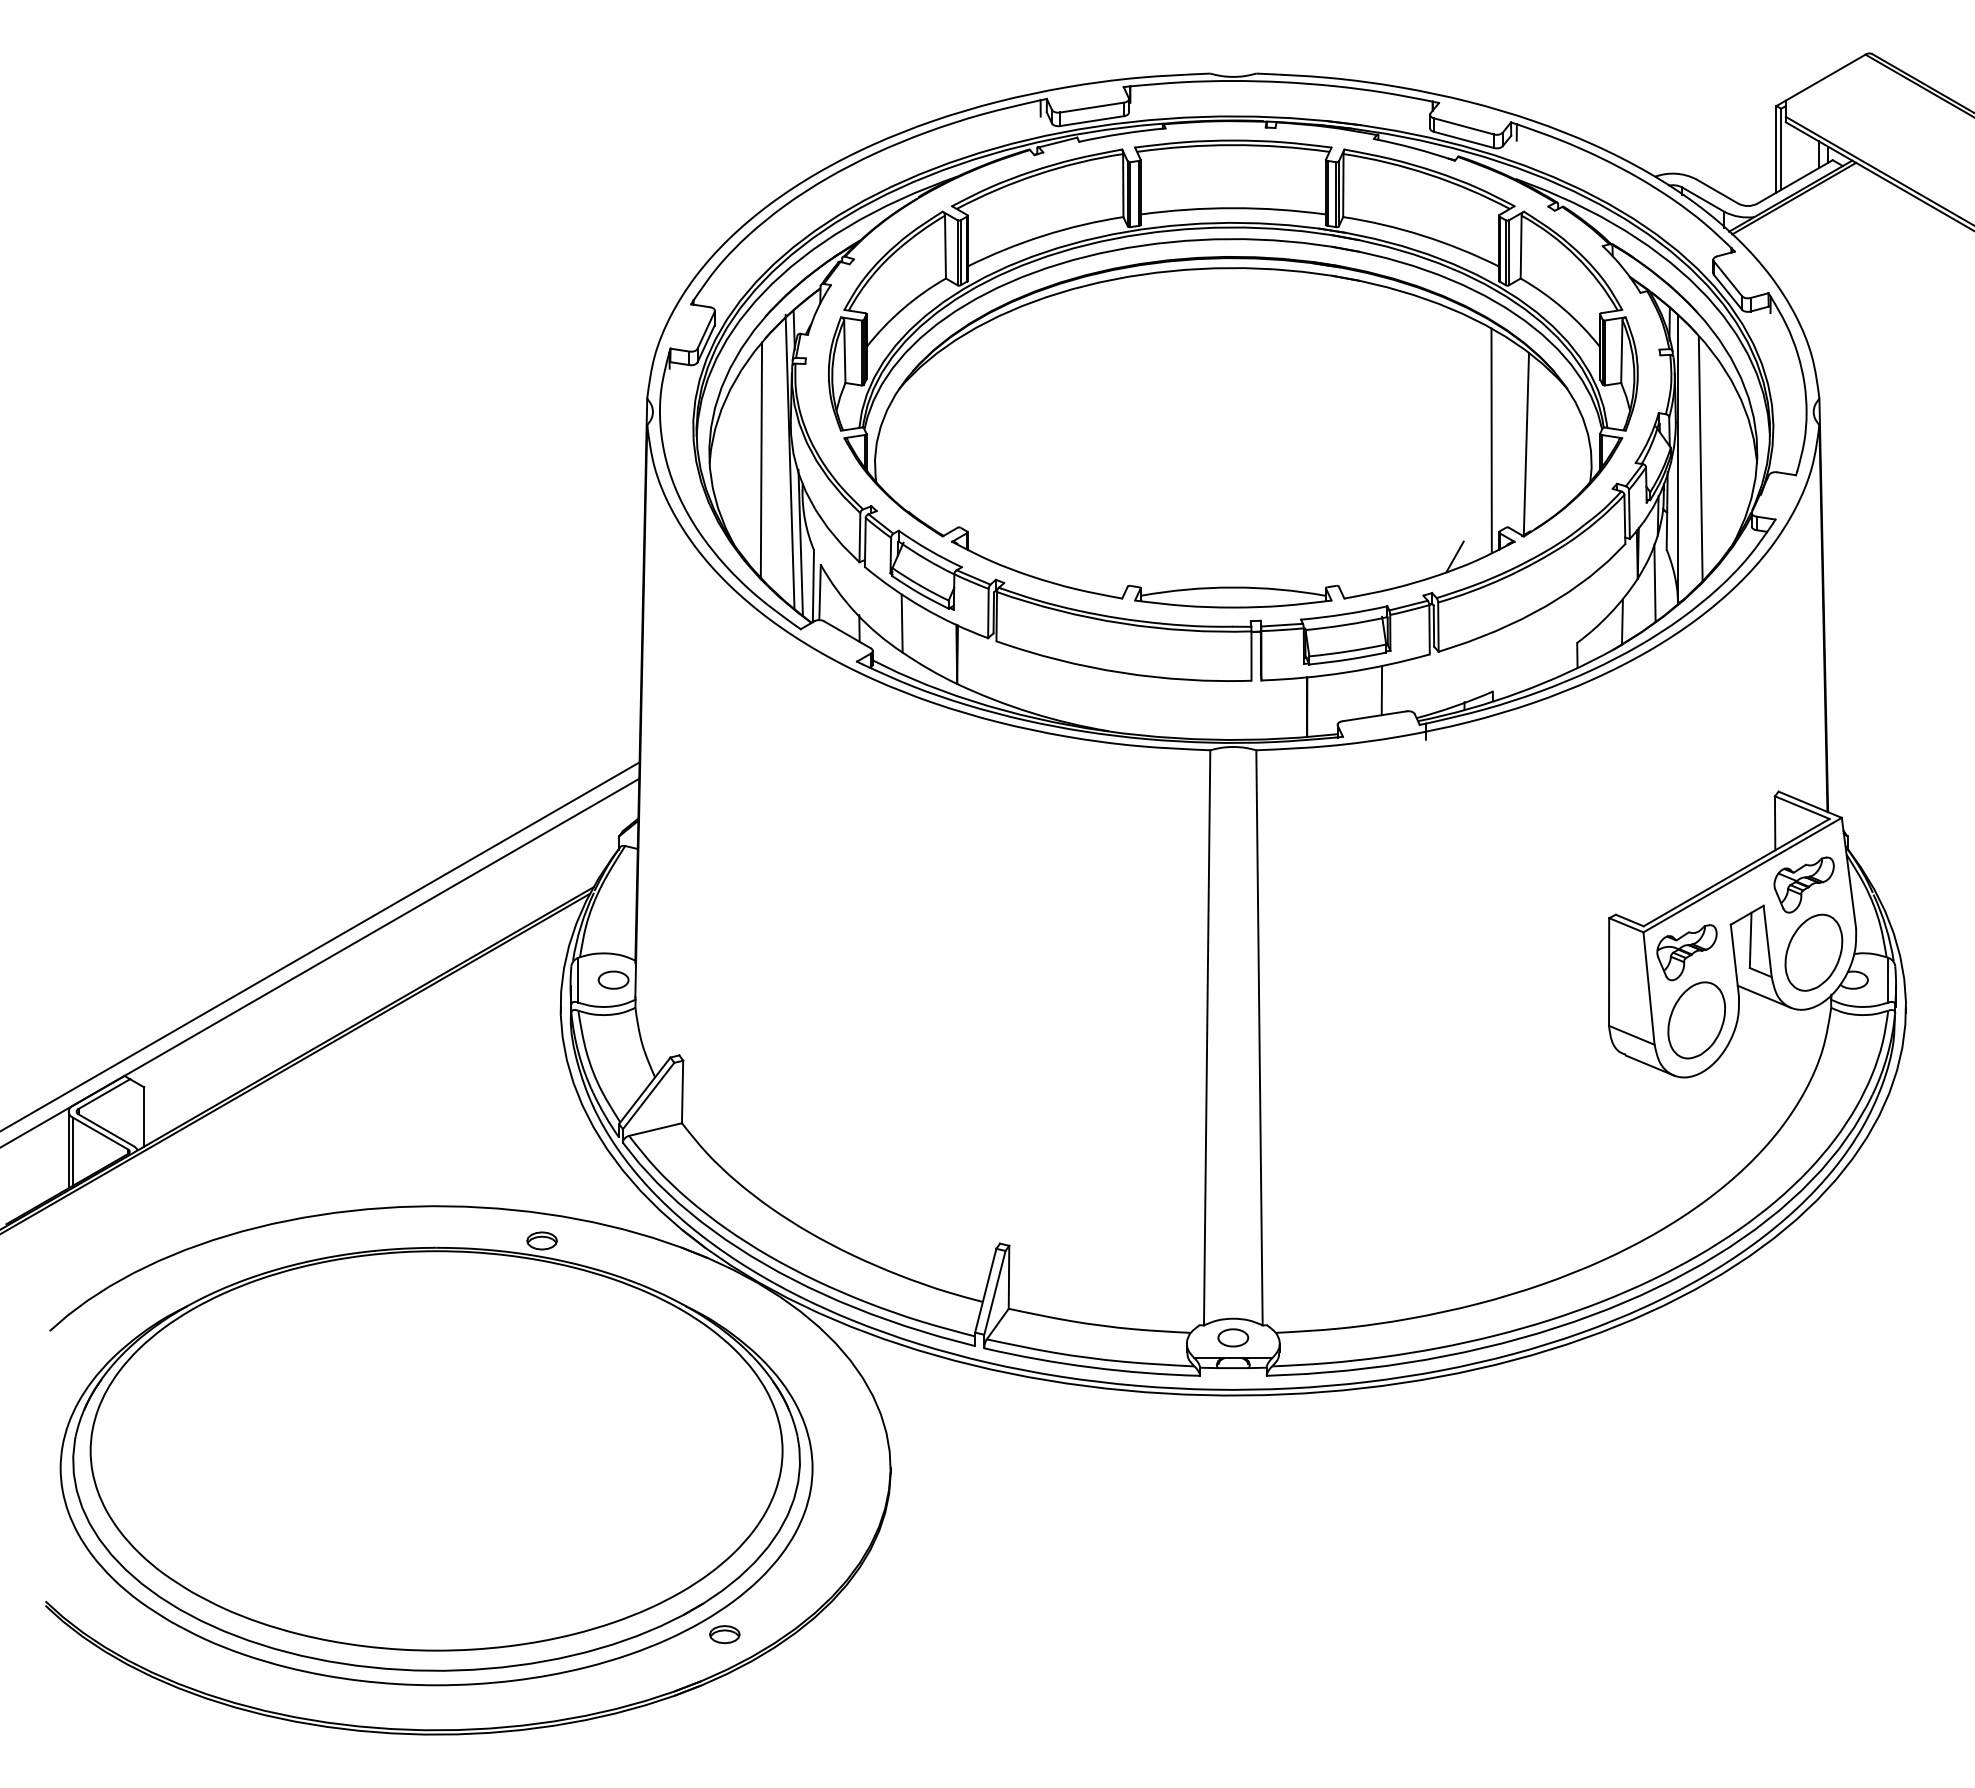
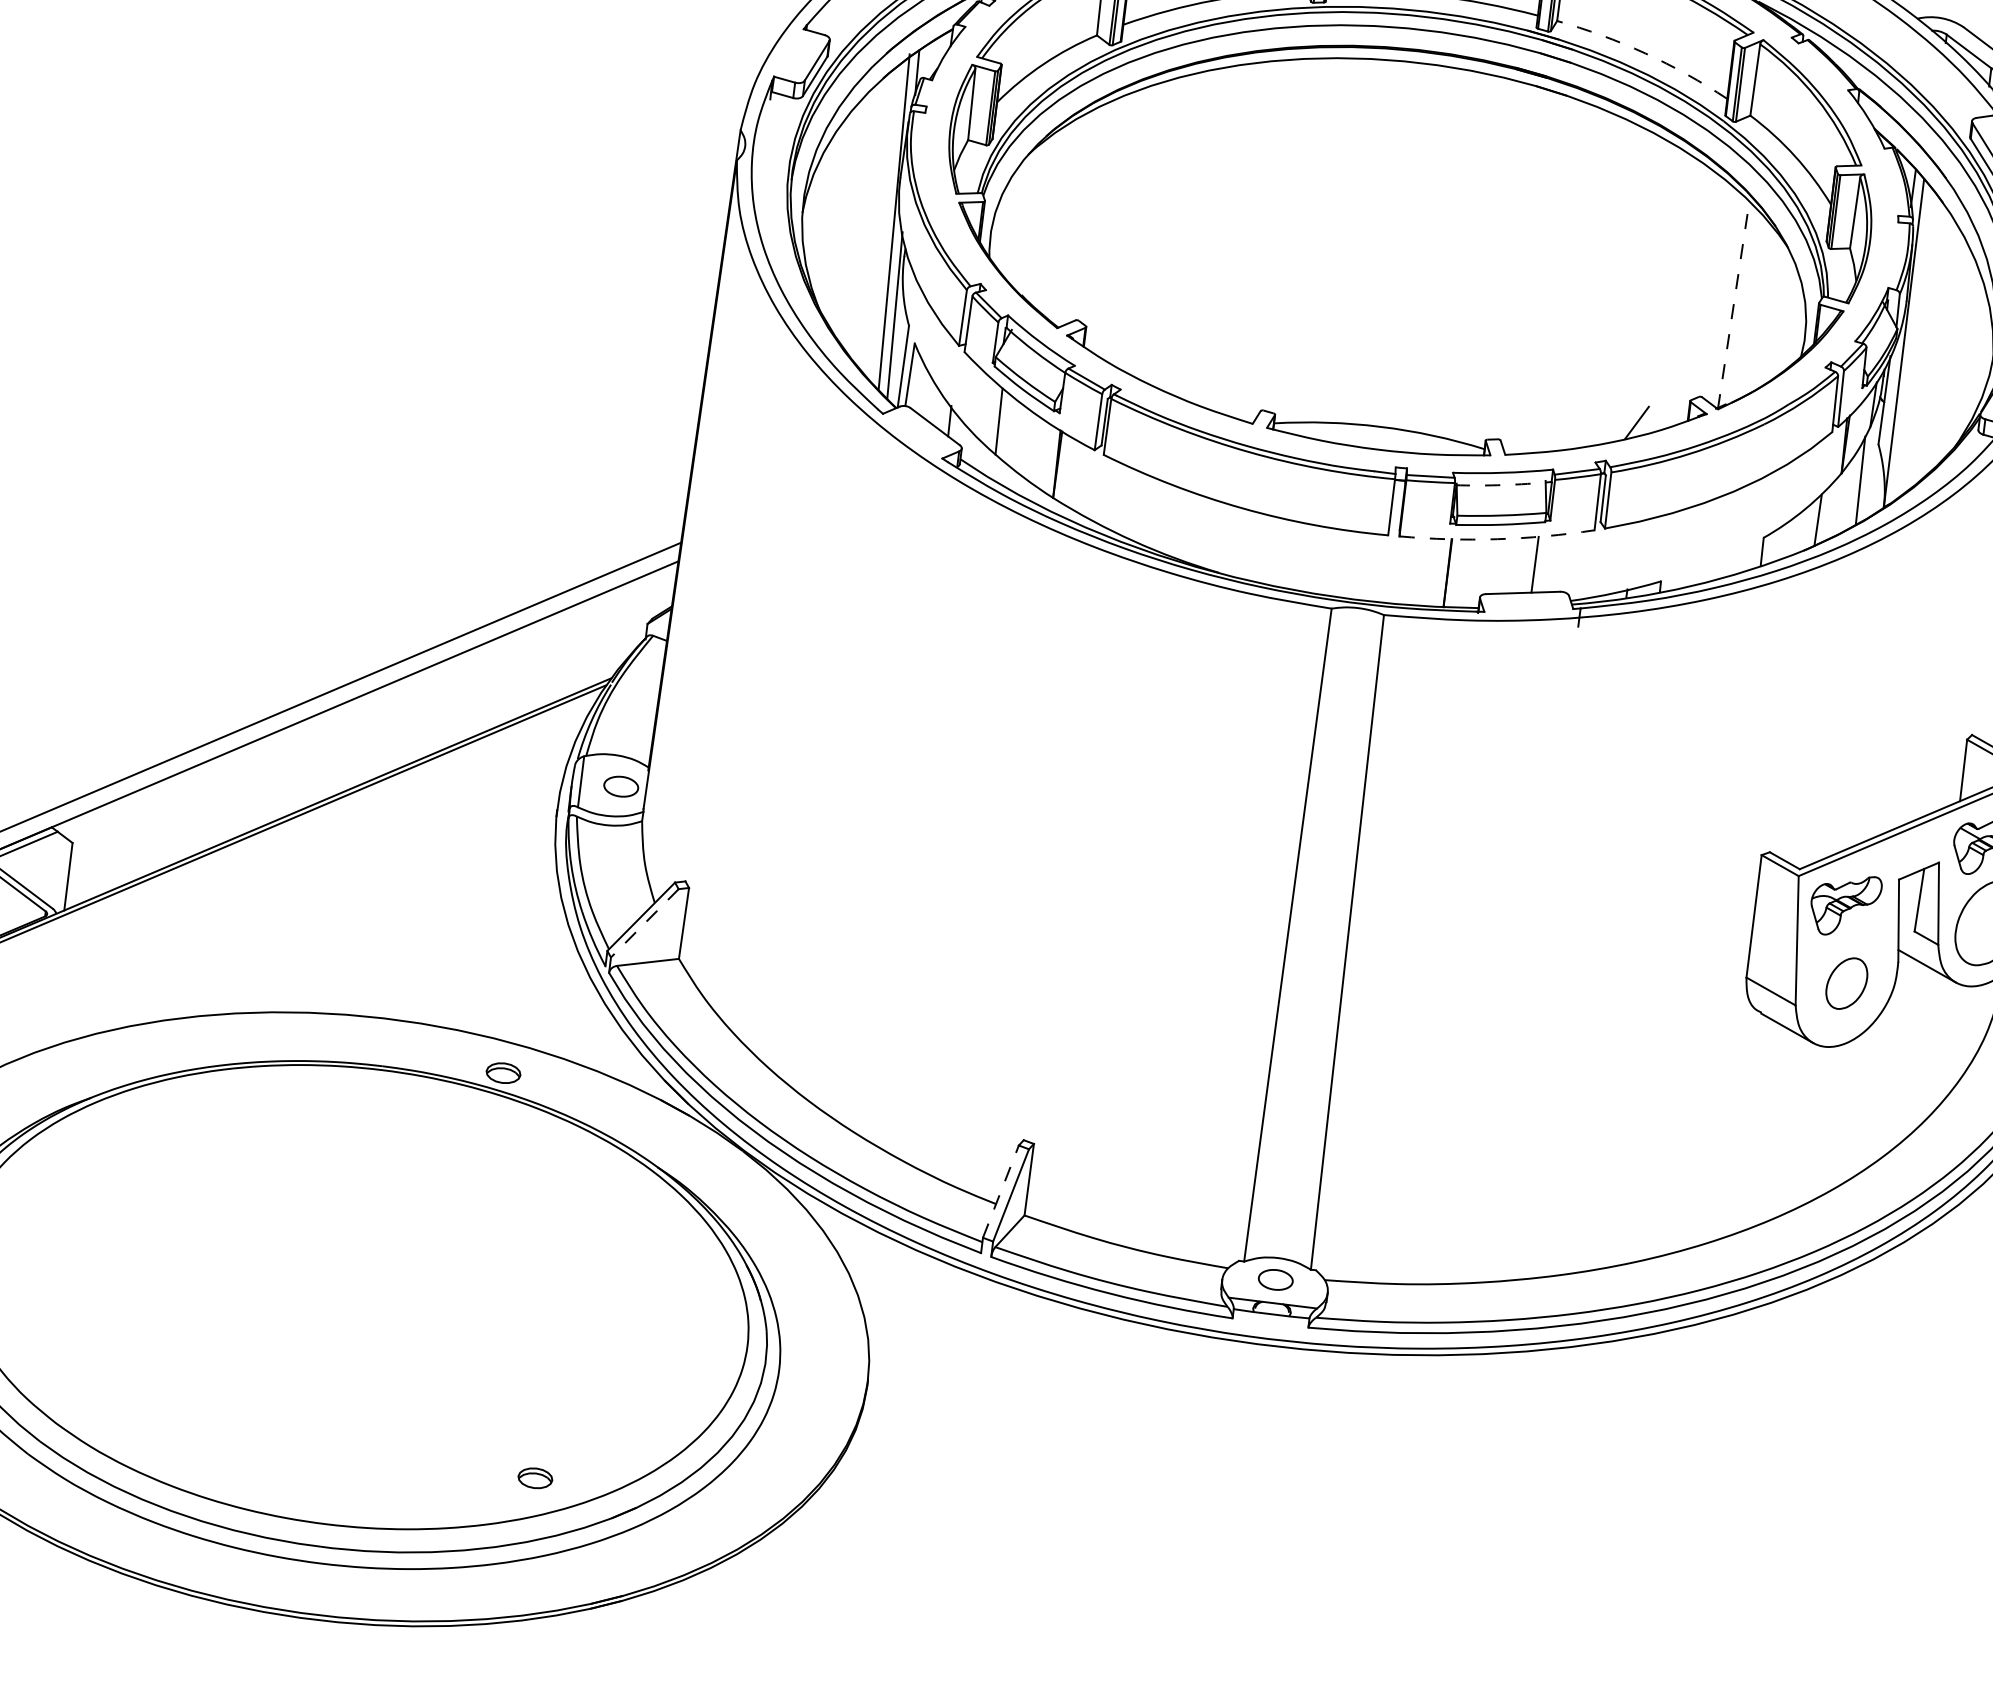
arc: (1422, 235) -> (1644, 53), solid -> dashed
line: (1491, 440) -> (1694, 295), removed
line: (1526, 444) -> (1733, 305), solid -> dashed
line: (1700, 458) -> (1929, 345), removed
line: (761, 459) -> (862, 215), removed
arc: (1345, 624) -> (1502, 484), solid -> dashed
arc: (1346, 672) -> (1497, 539), solid -> dashed
part: (1696, 1020) -> (1846, 983), size x0.6
line: (648, 1096) -> (644, 923), solid -> dashed
line: (985, 1290) -> (1000, 1191), solid -> dashed
part: (724, 1634) -> (535, 1478), moved

